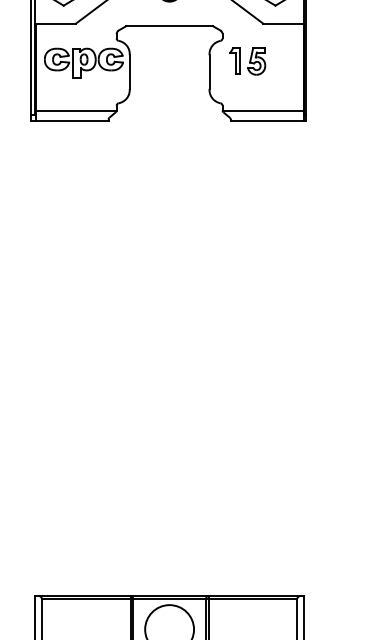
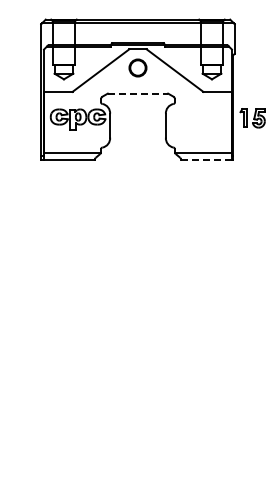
line: (170, 25) -> (138, 93), solid -> dashed
part: (247, 61) -> (252, 118), moved
line: (266, 121) -> (205, 160), solid -> dashed

